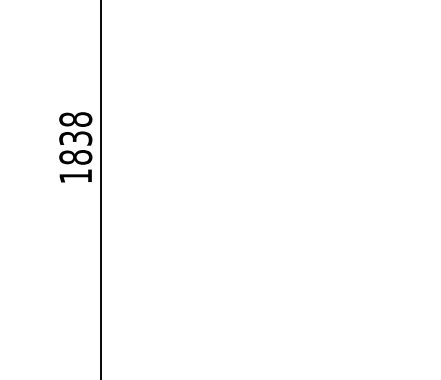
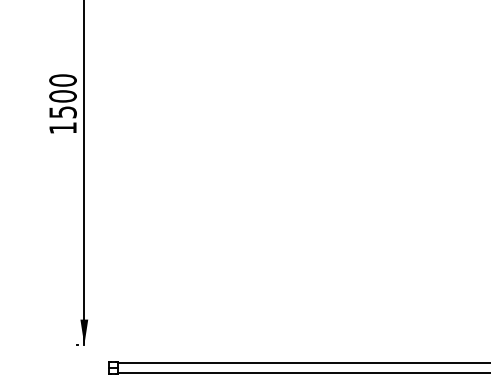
text: (75, 138) -> (62, 96), 1838 -> 1500

